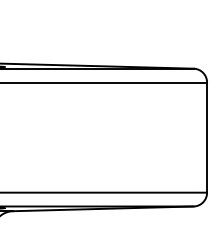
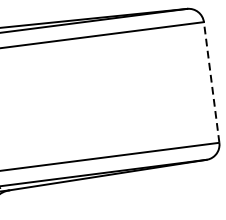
line: (207, 137) -> (212, 82), solid -> dashed

